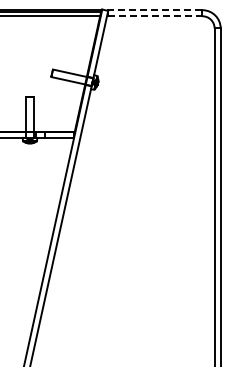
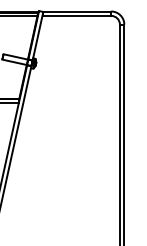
line: (154, 10) -> (76, 11), dashed -> solid
line: (155, 16) -> (77, 16), dashed -> solid

